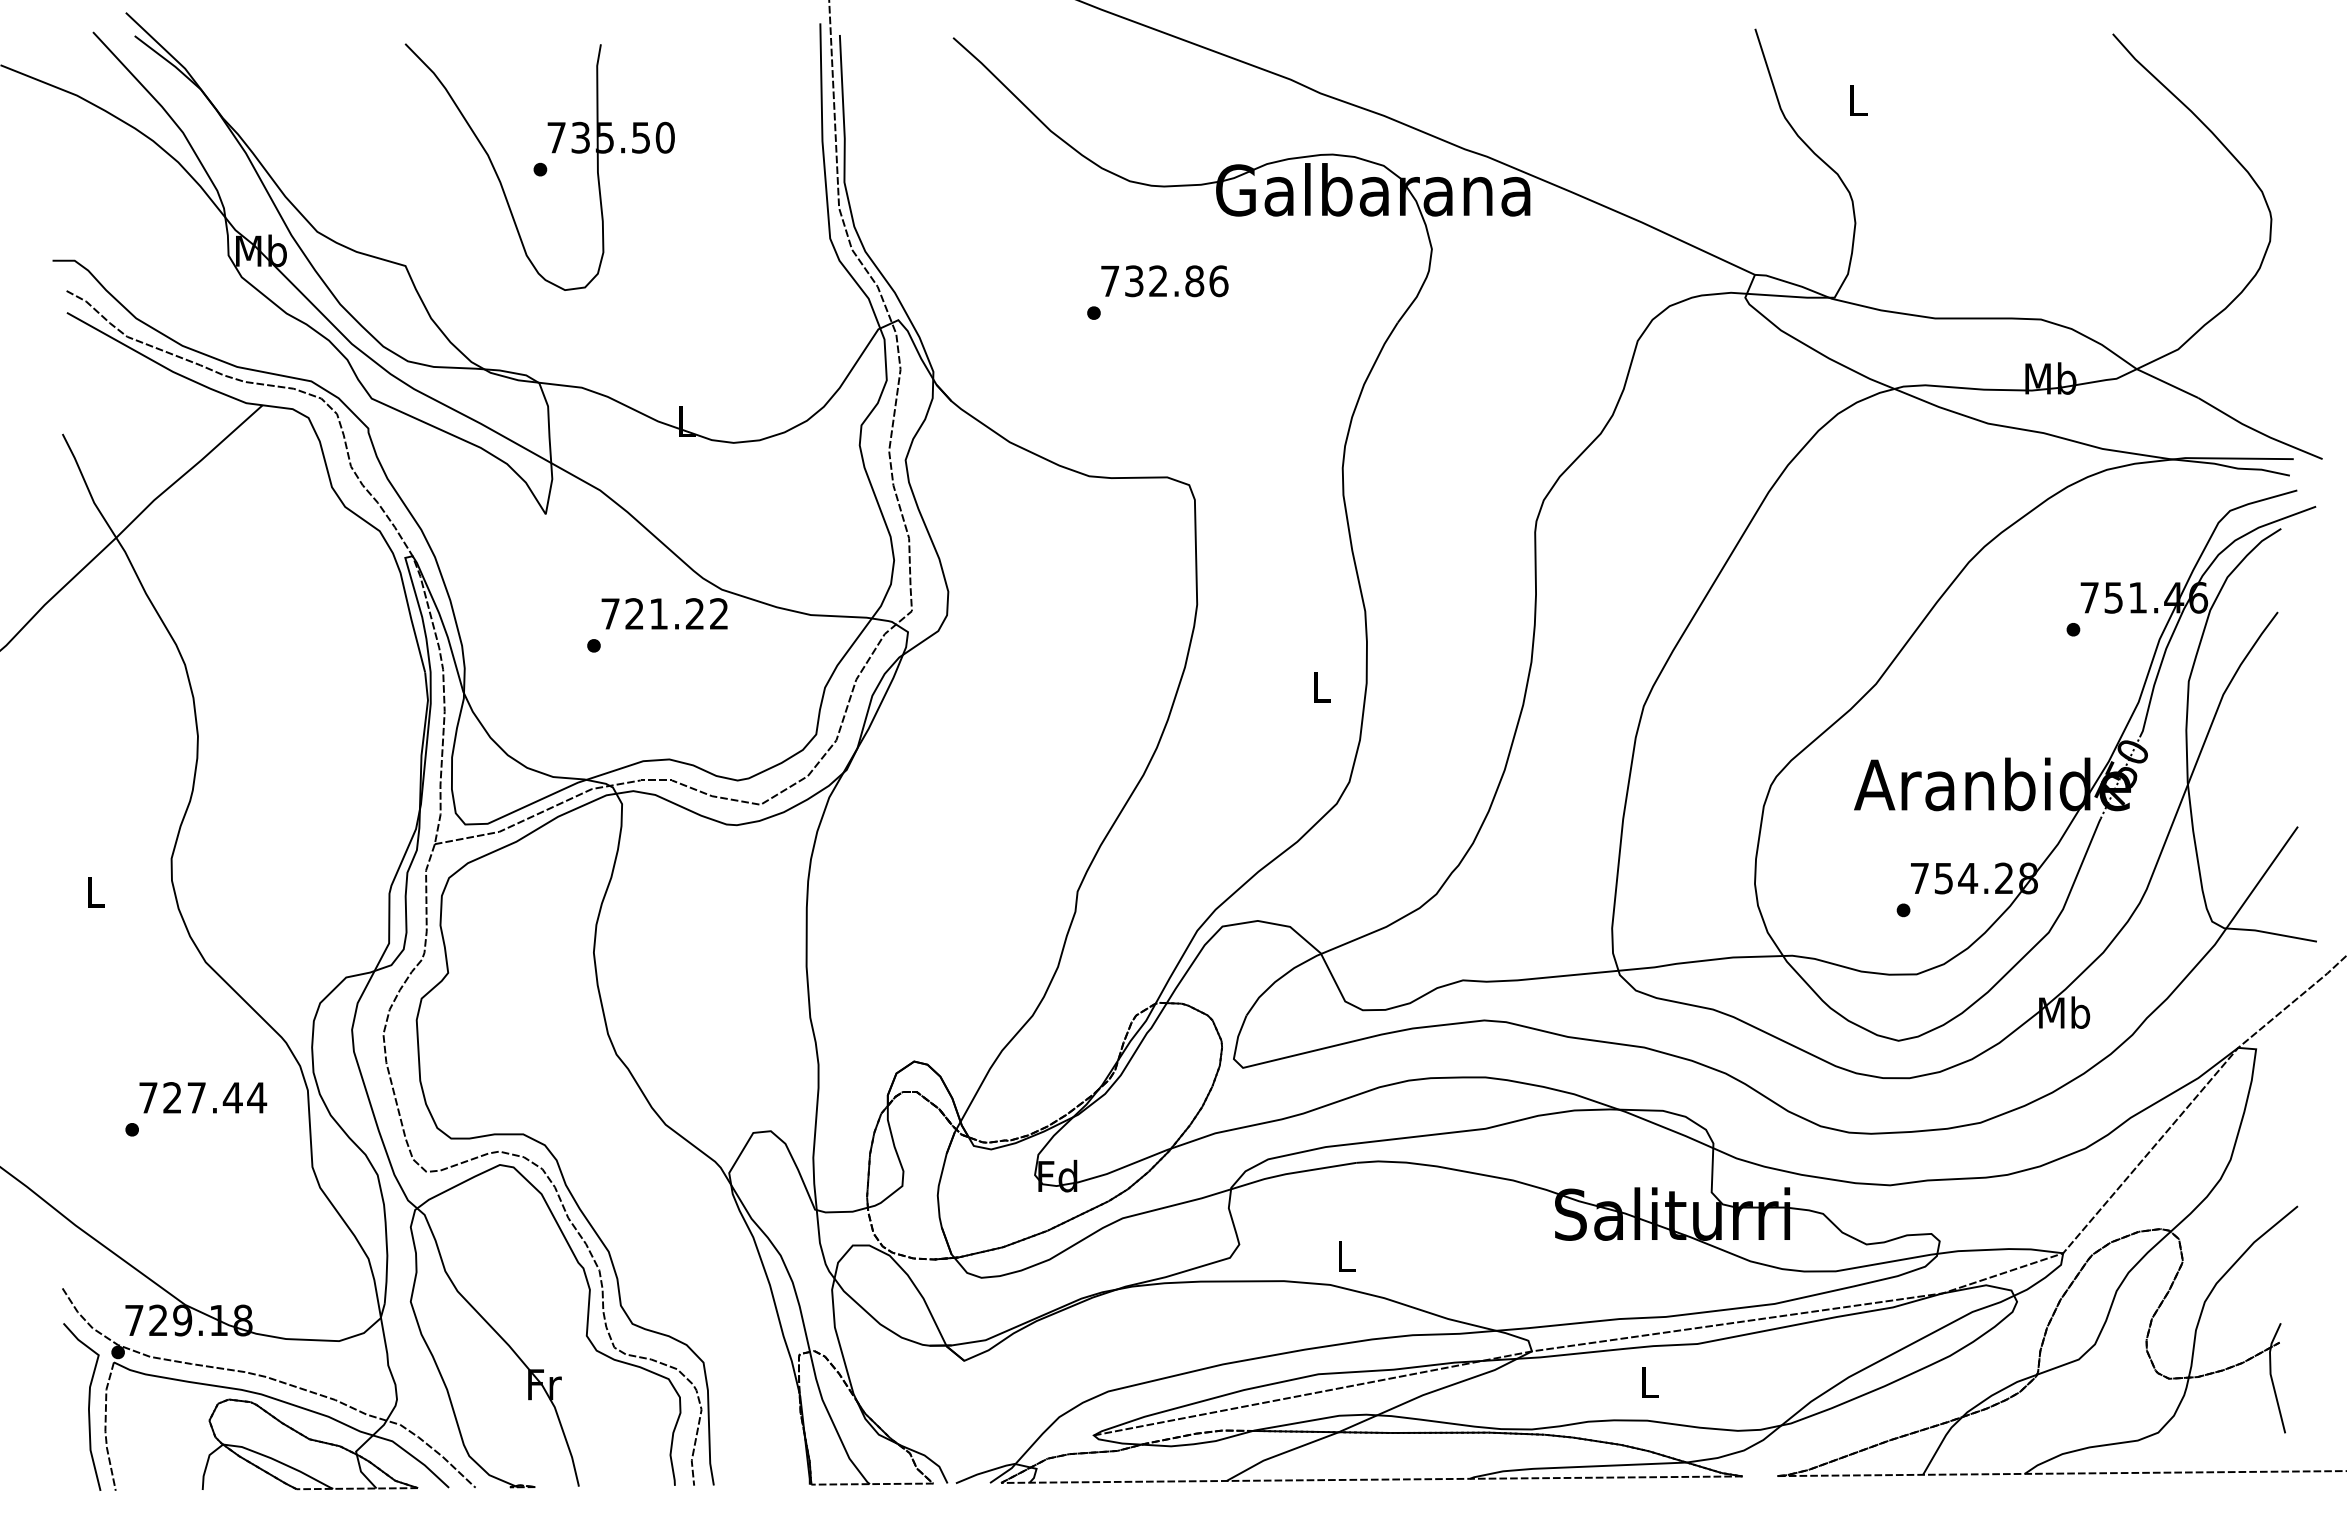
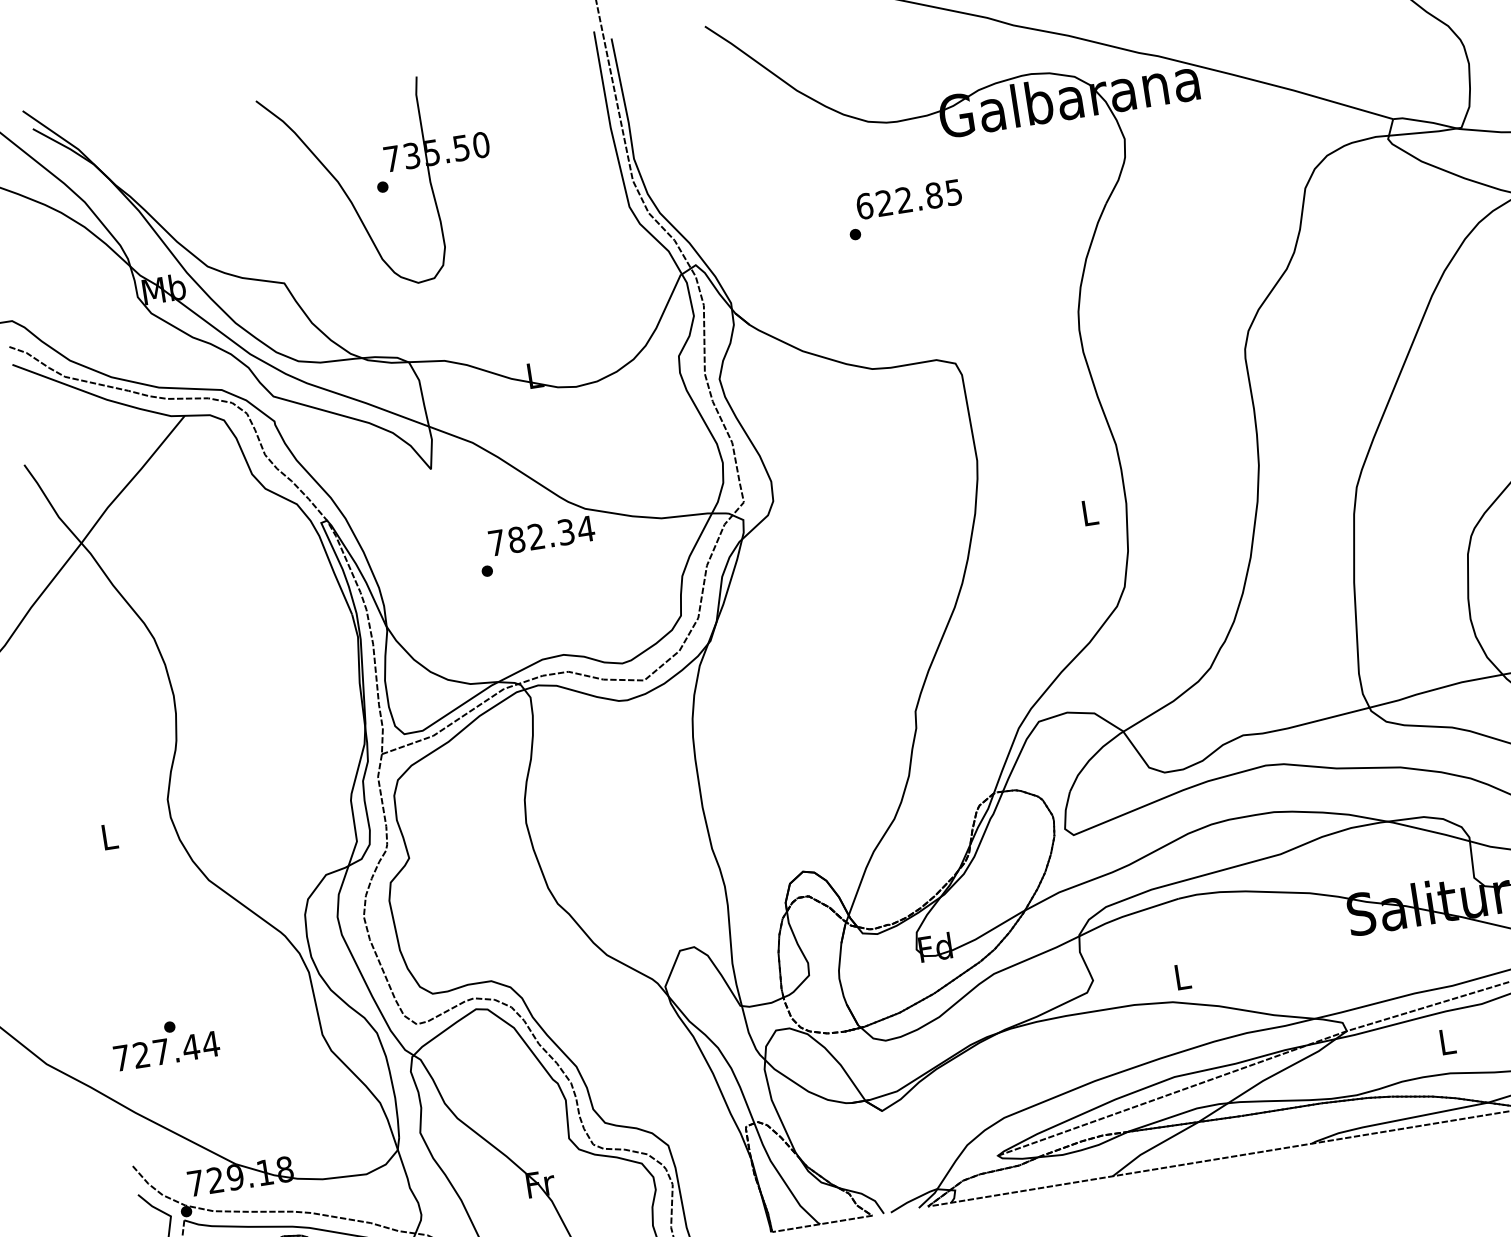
text: (1164, 281) -> (909, 199), 732.86 -> 622.85
text: (677, 613) -> (551, 534), 721.22 -> 782.34
text: (203, 1097) -> (166, 1050), moved

